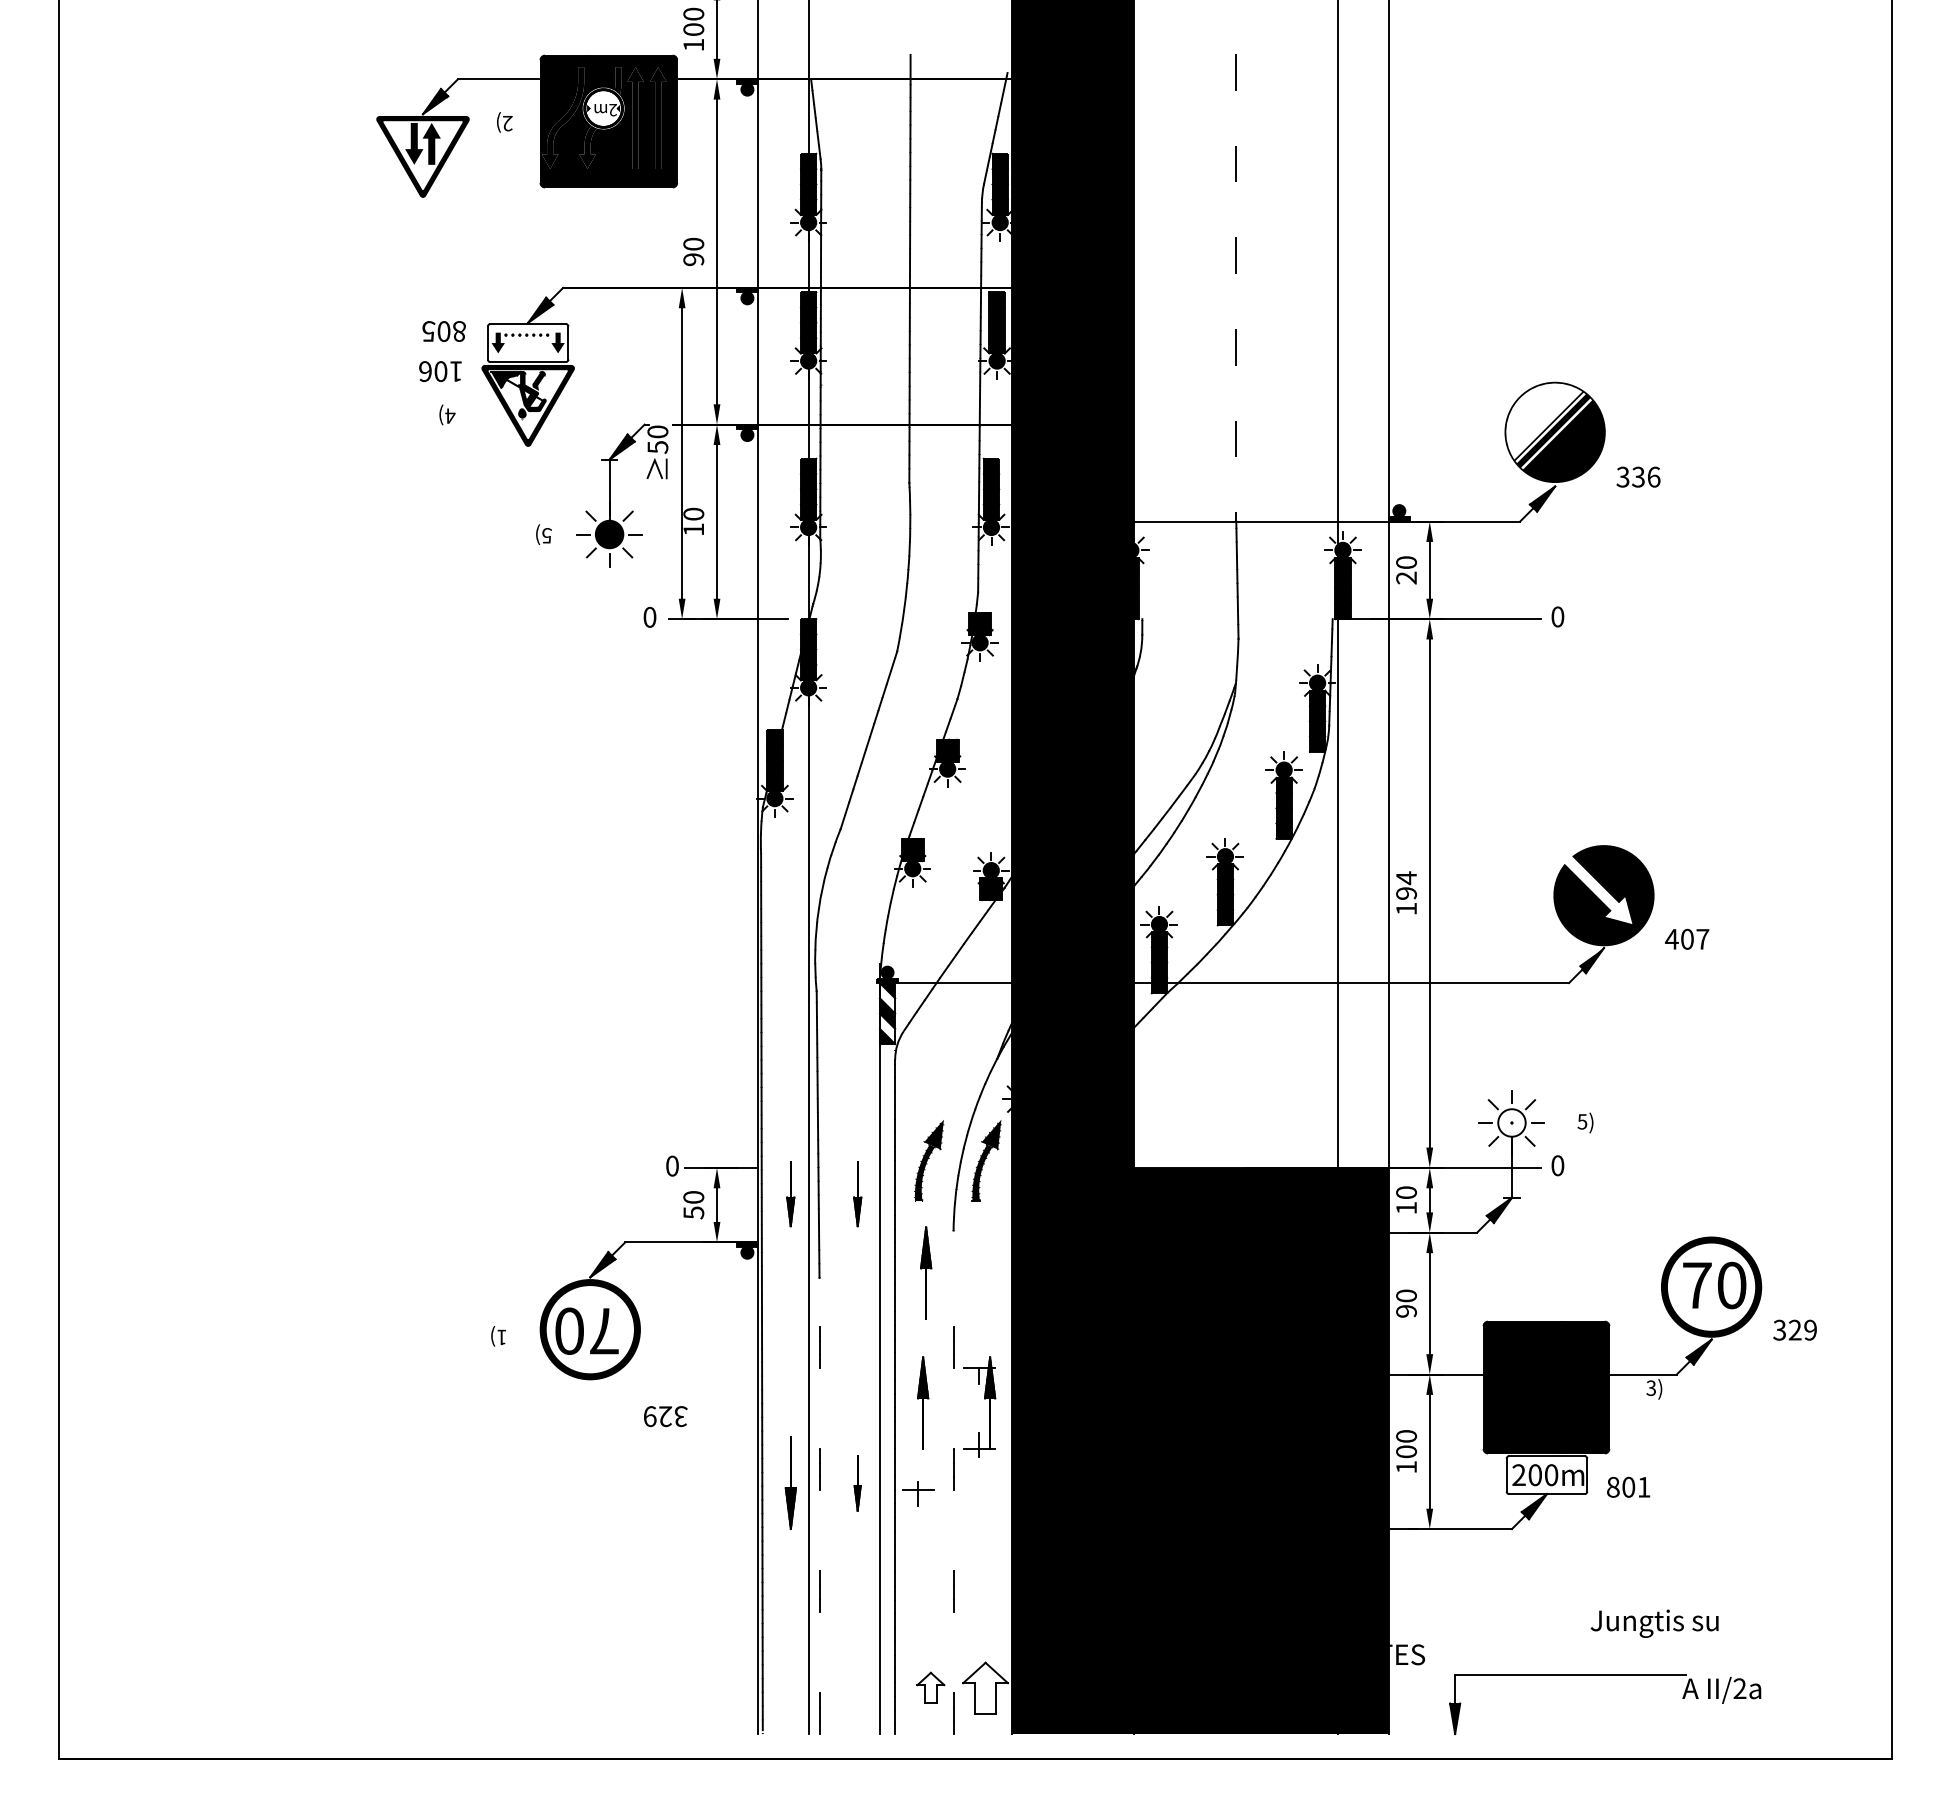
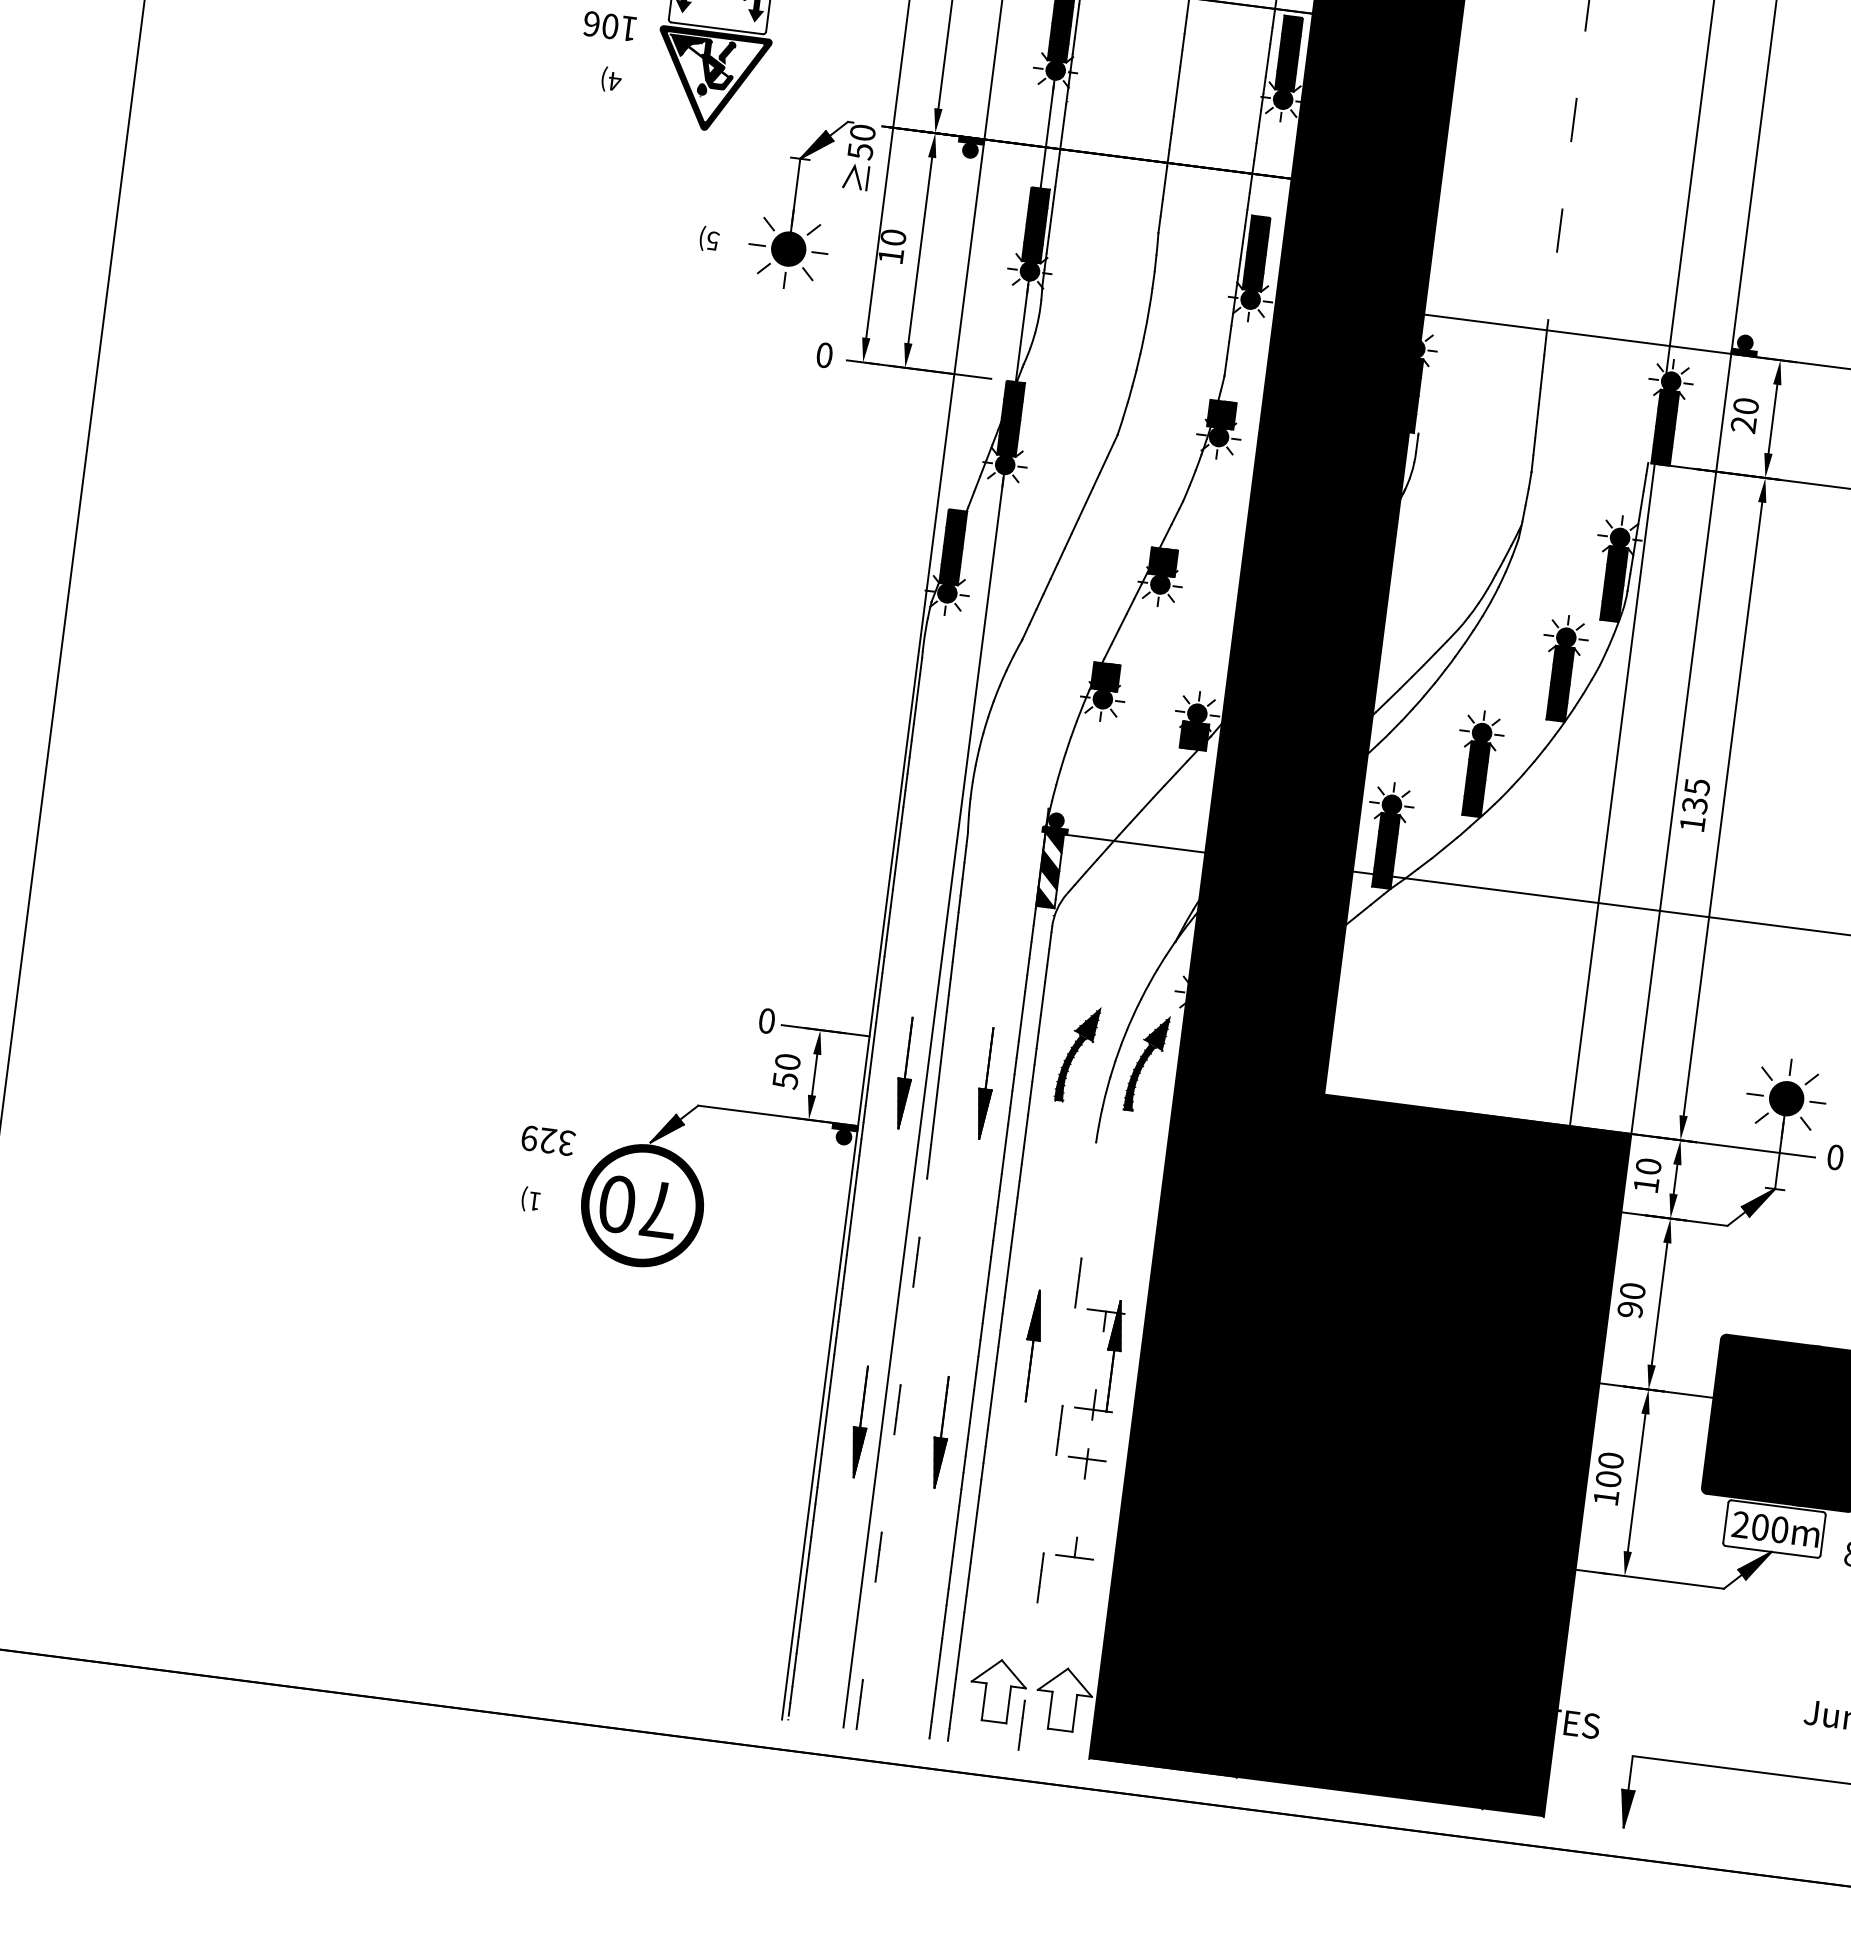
text: (1406, 885) -> (1696, 795), 194 -> 135
fill: (1511, 1122) -> (1786, 1098), added
part: (790, 1193) -> (905, 1072), size x1.43
part: (857, 1193) -> (985, 1082), size x1.43
part: (926, 1272) -> (1057, 1188), removed
text: (665, 1416) -> (548, 1140), moved
part: (857, 1482) -> (941, 1431), size x1.67
part: (918, 1493) -> (1086, 1463), moved
part: (979, 1562) -> (1076, 1546), added
part: (930, 1687) -> (997, 1690), size x1.67

